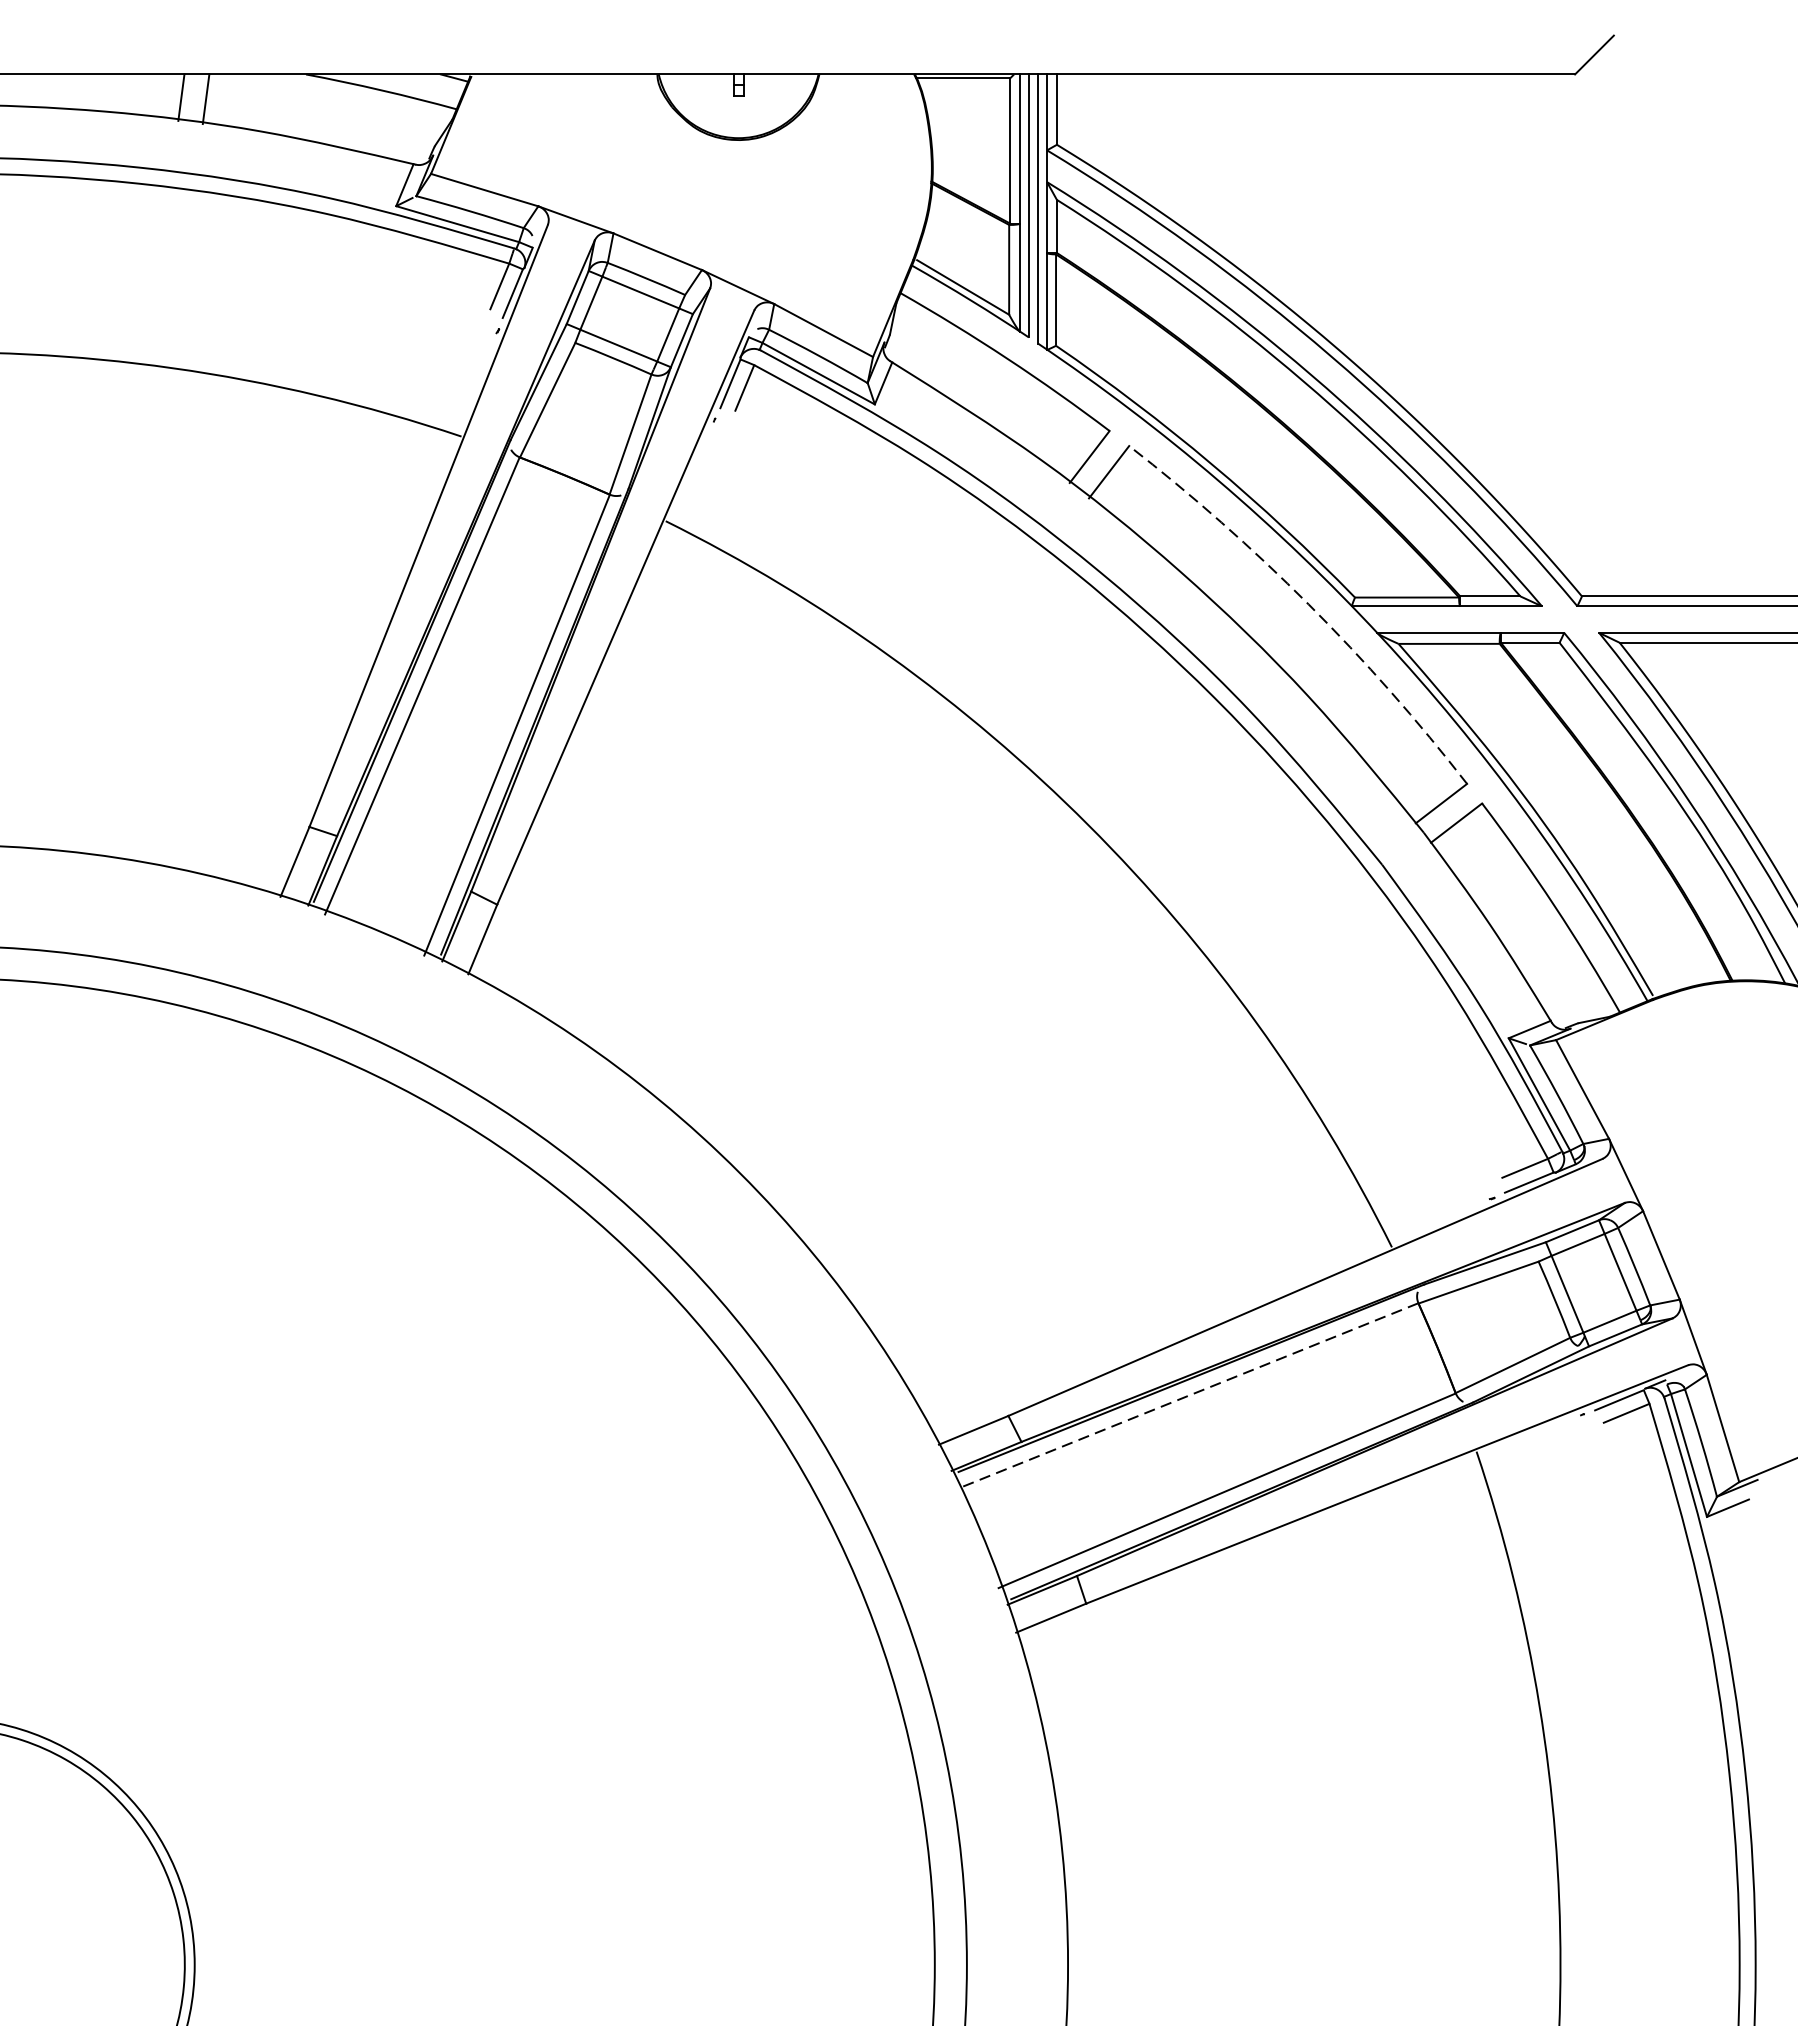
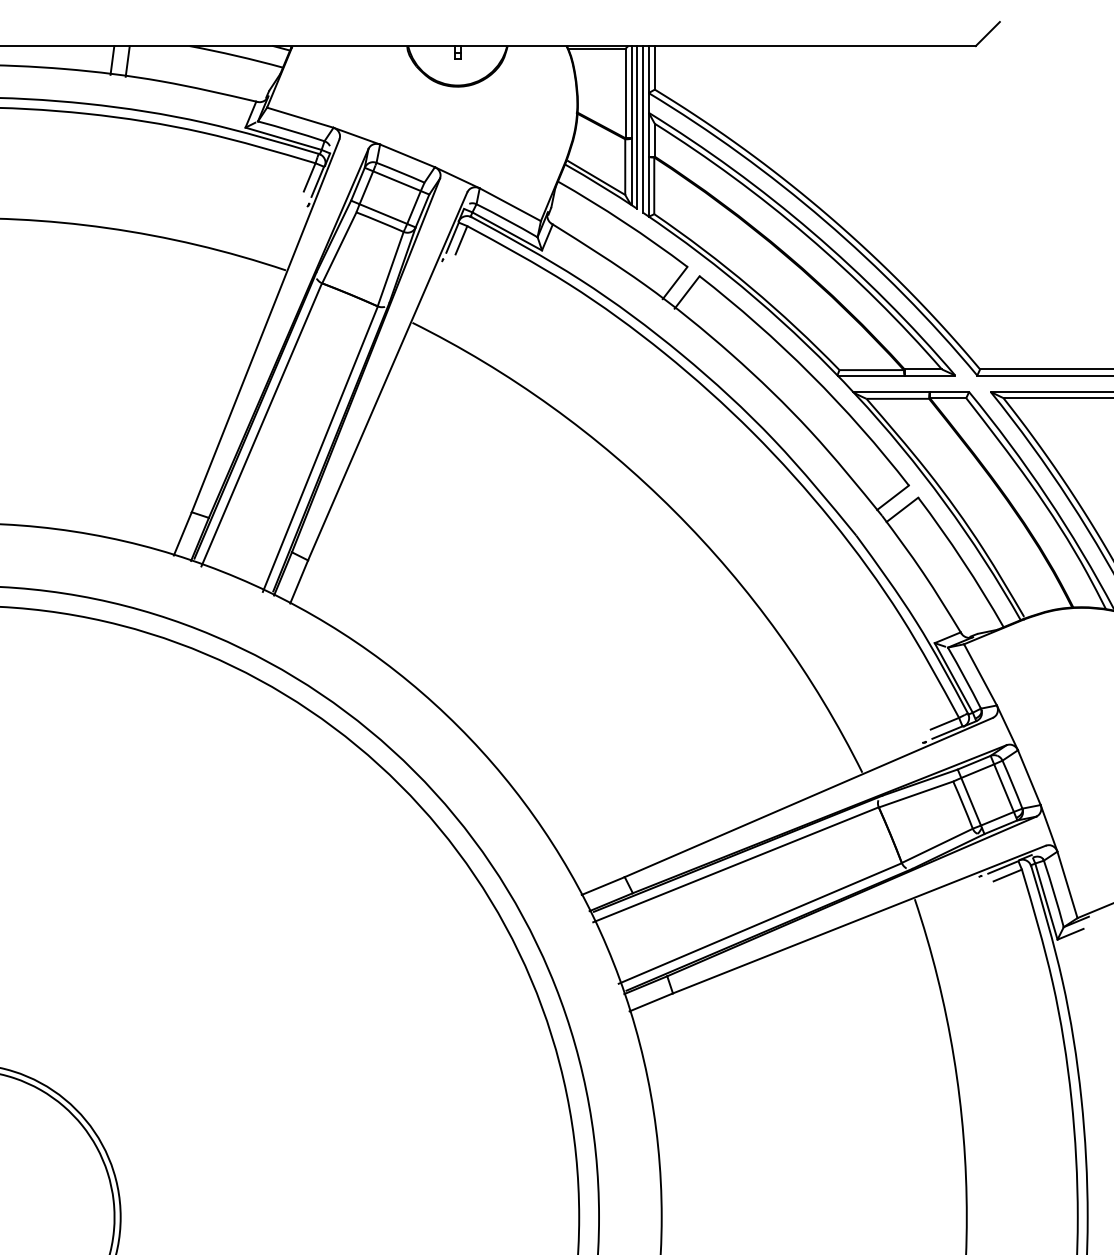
arc: (1308, 604) -> (810, 374), dashed -> solid
line: (1188, 1395) -> (736, 864), dashed -> solid

